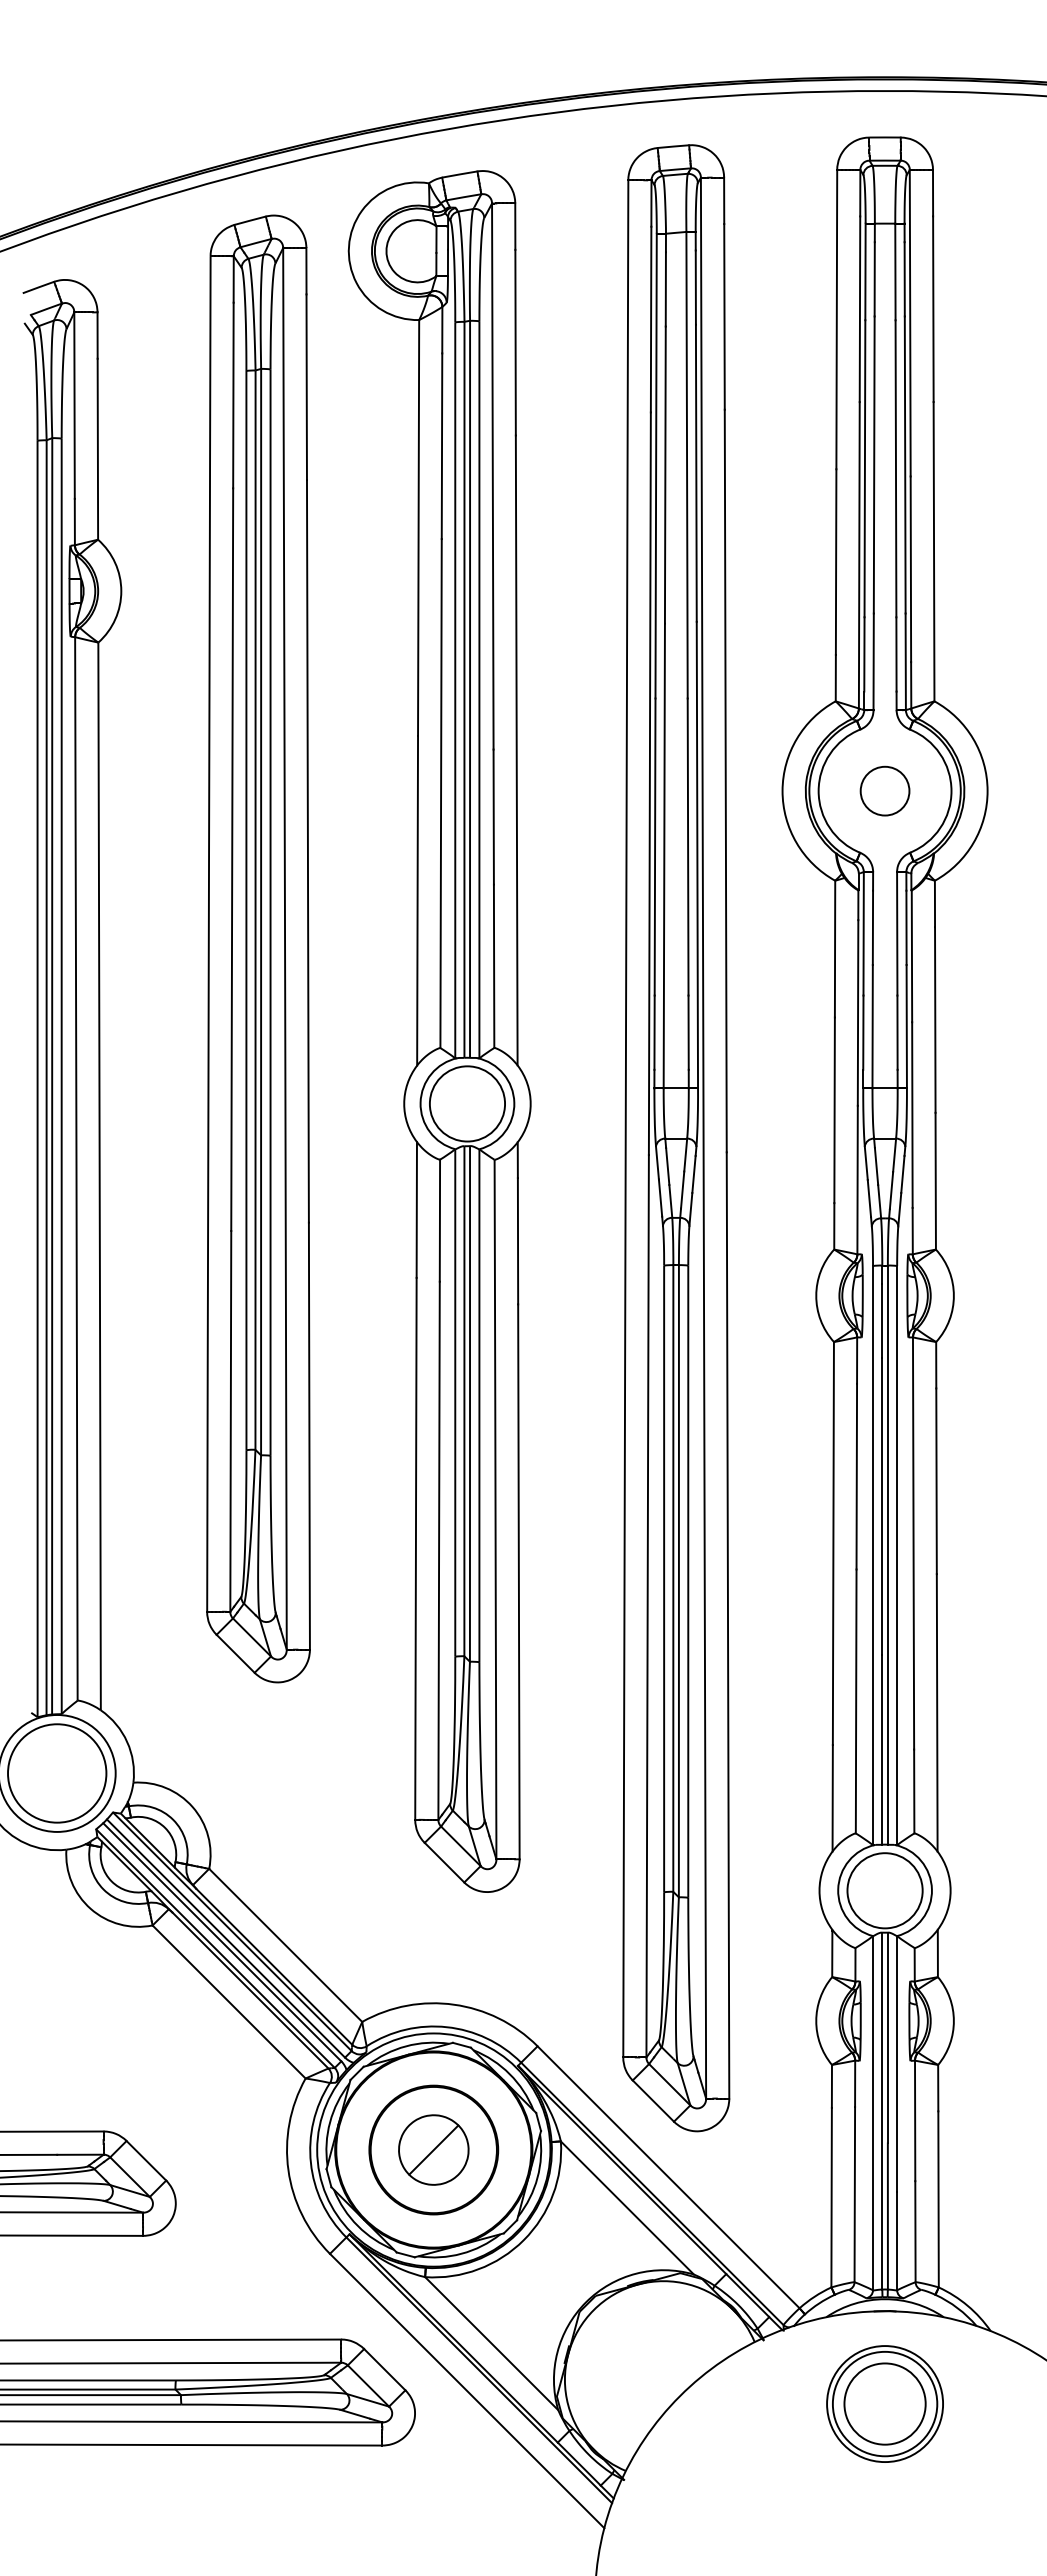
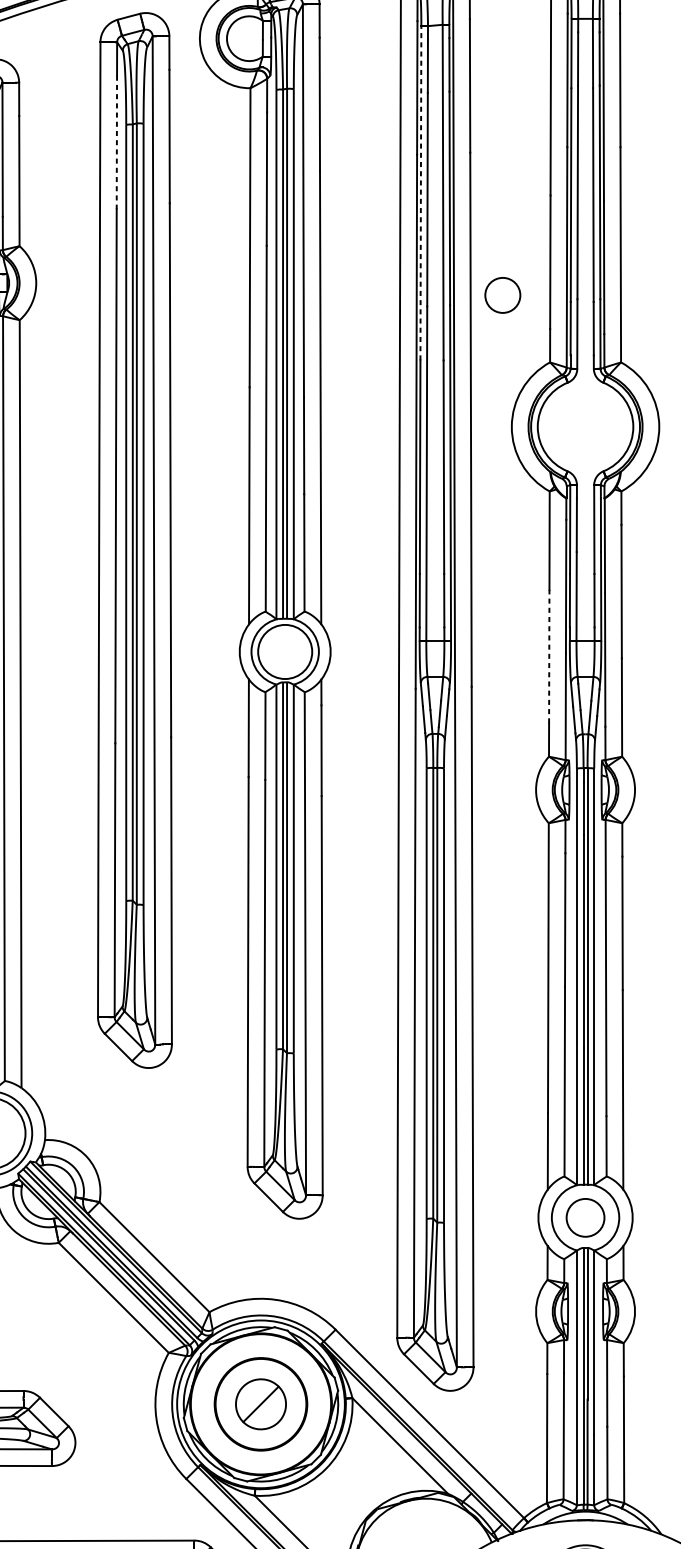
line: (233, 395) -> (116, 142), solid -> dashed
line: (656, 465) -> (421, 192), solid -> dashed
circle: (884, 790) -> (502, 294), moved
line: (834, 1110) -> (549, 656), solid -> dashed
circle: (884, 1890) -> (585, 1217), size x0.7

